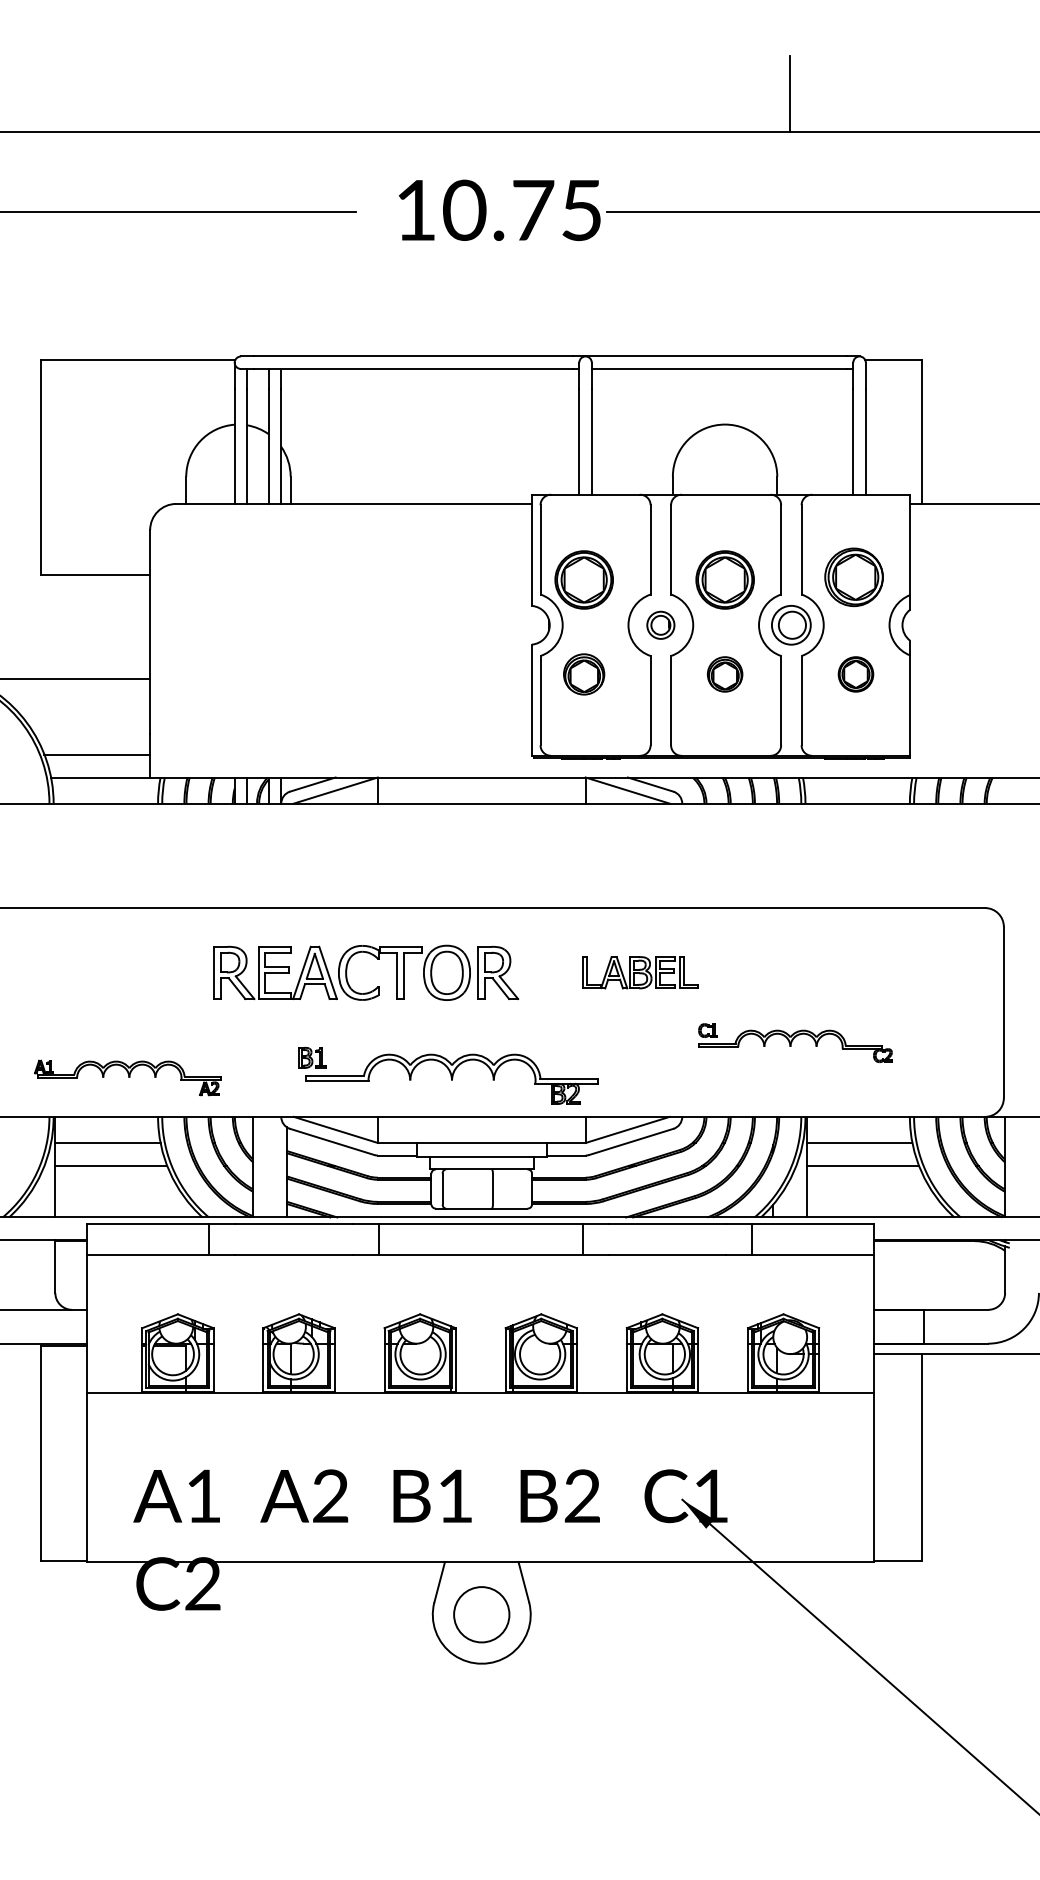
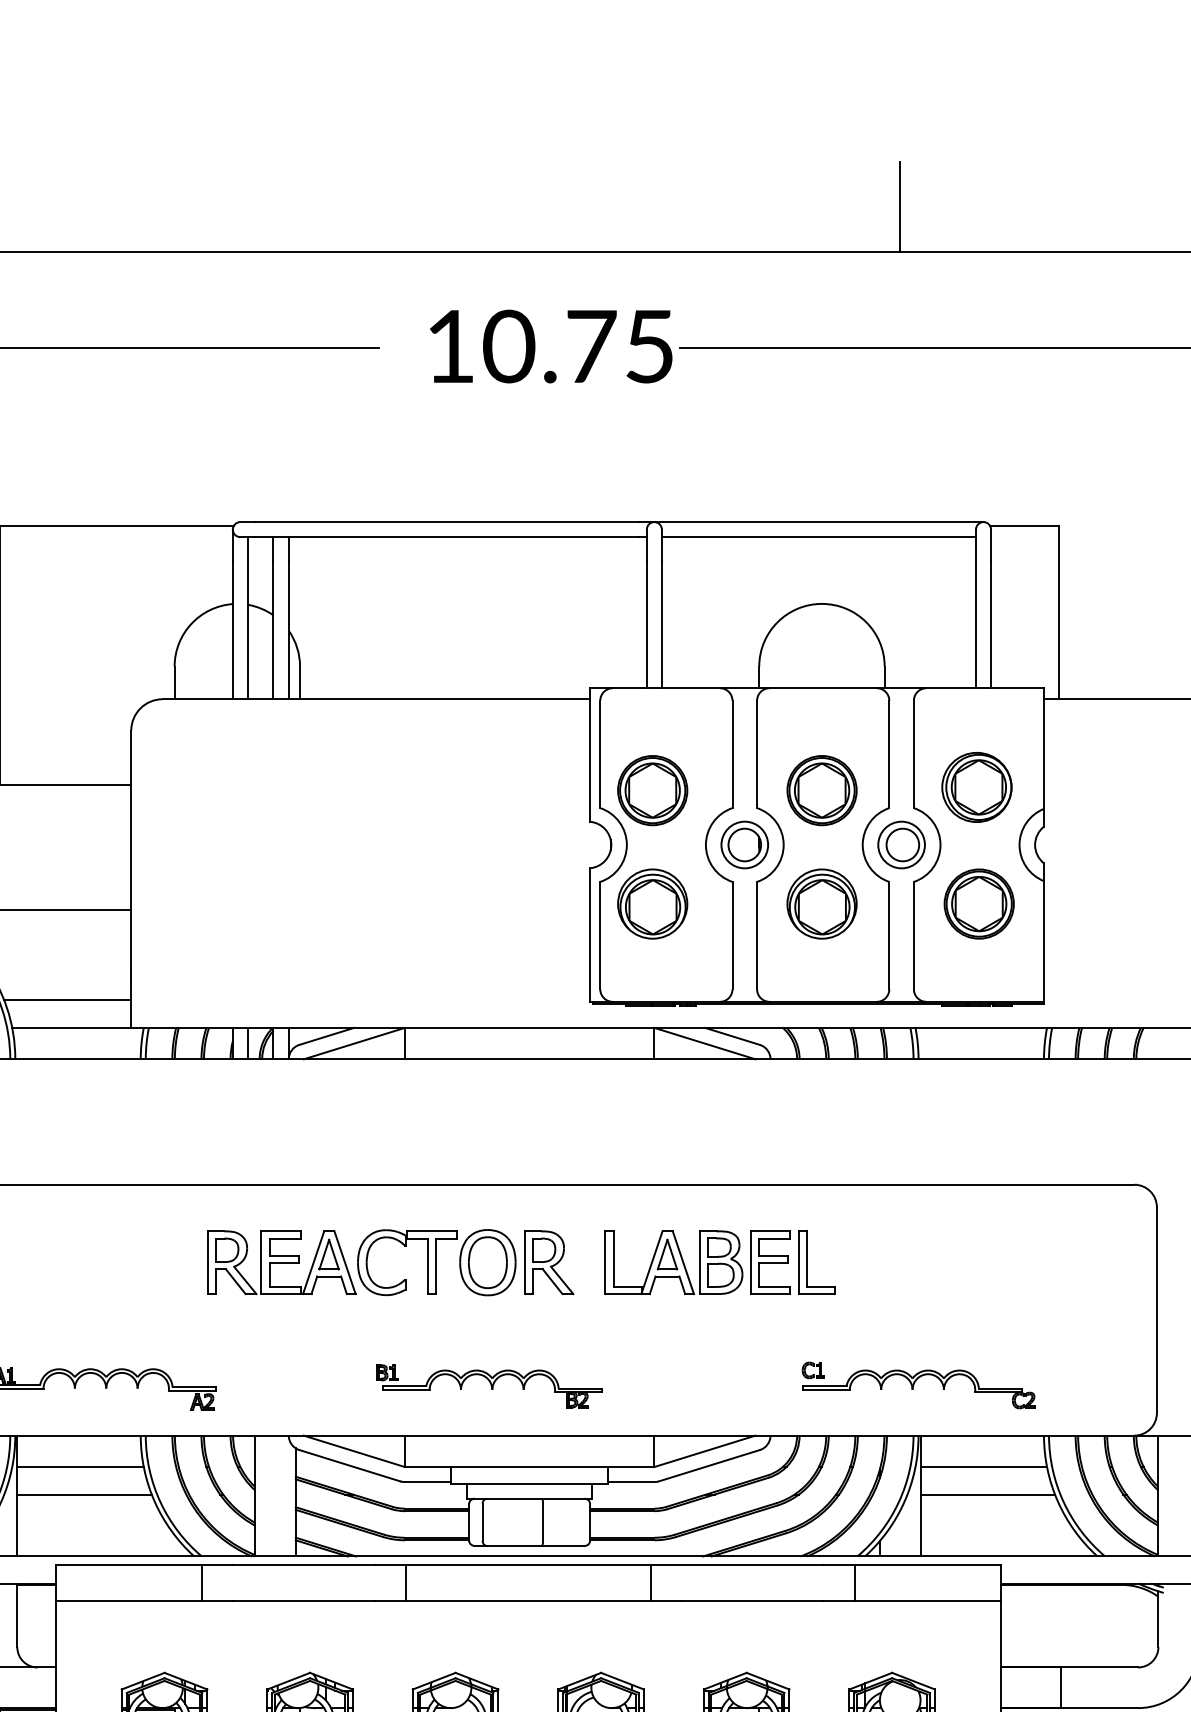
part: (660, 625) -> (744, 845), size x1.43
part: (583, 674) -> (651, 904), size x1.43
part: (724, 674) -> (821, 904), size x1.67
part: (855, 674) -> (978, 904), size x1.67
part: (640, 972) -> (720, 1262), size x1.67
part: (795, 1042) -> (918, 1384), moved
part: (448, 1075) -> (489, 1385), size x0.62

